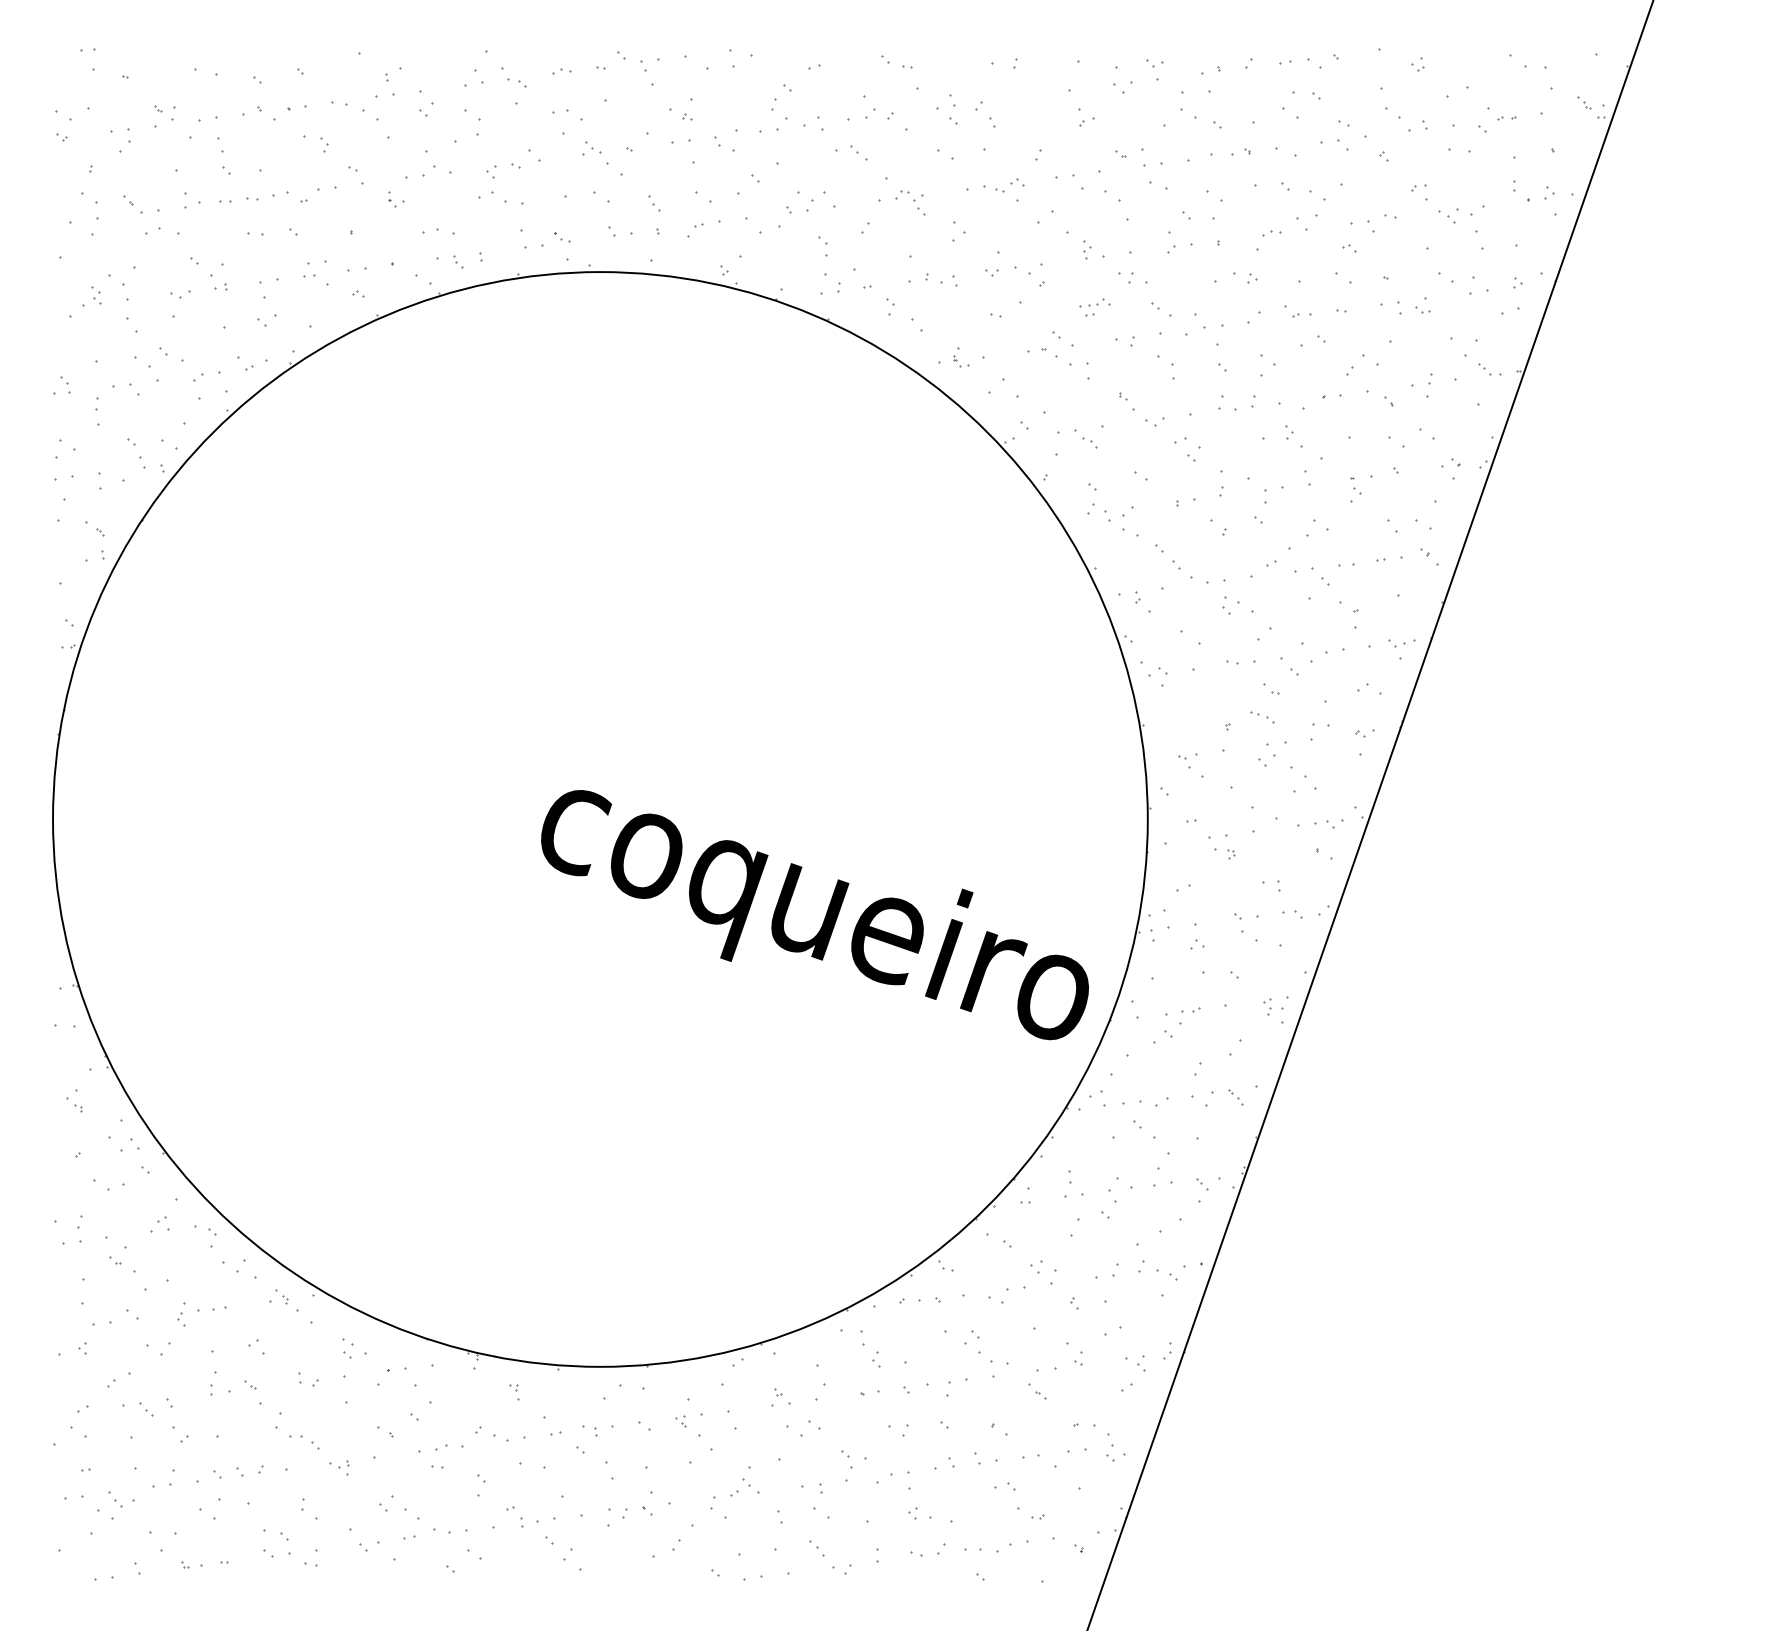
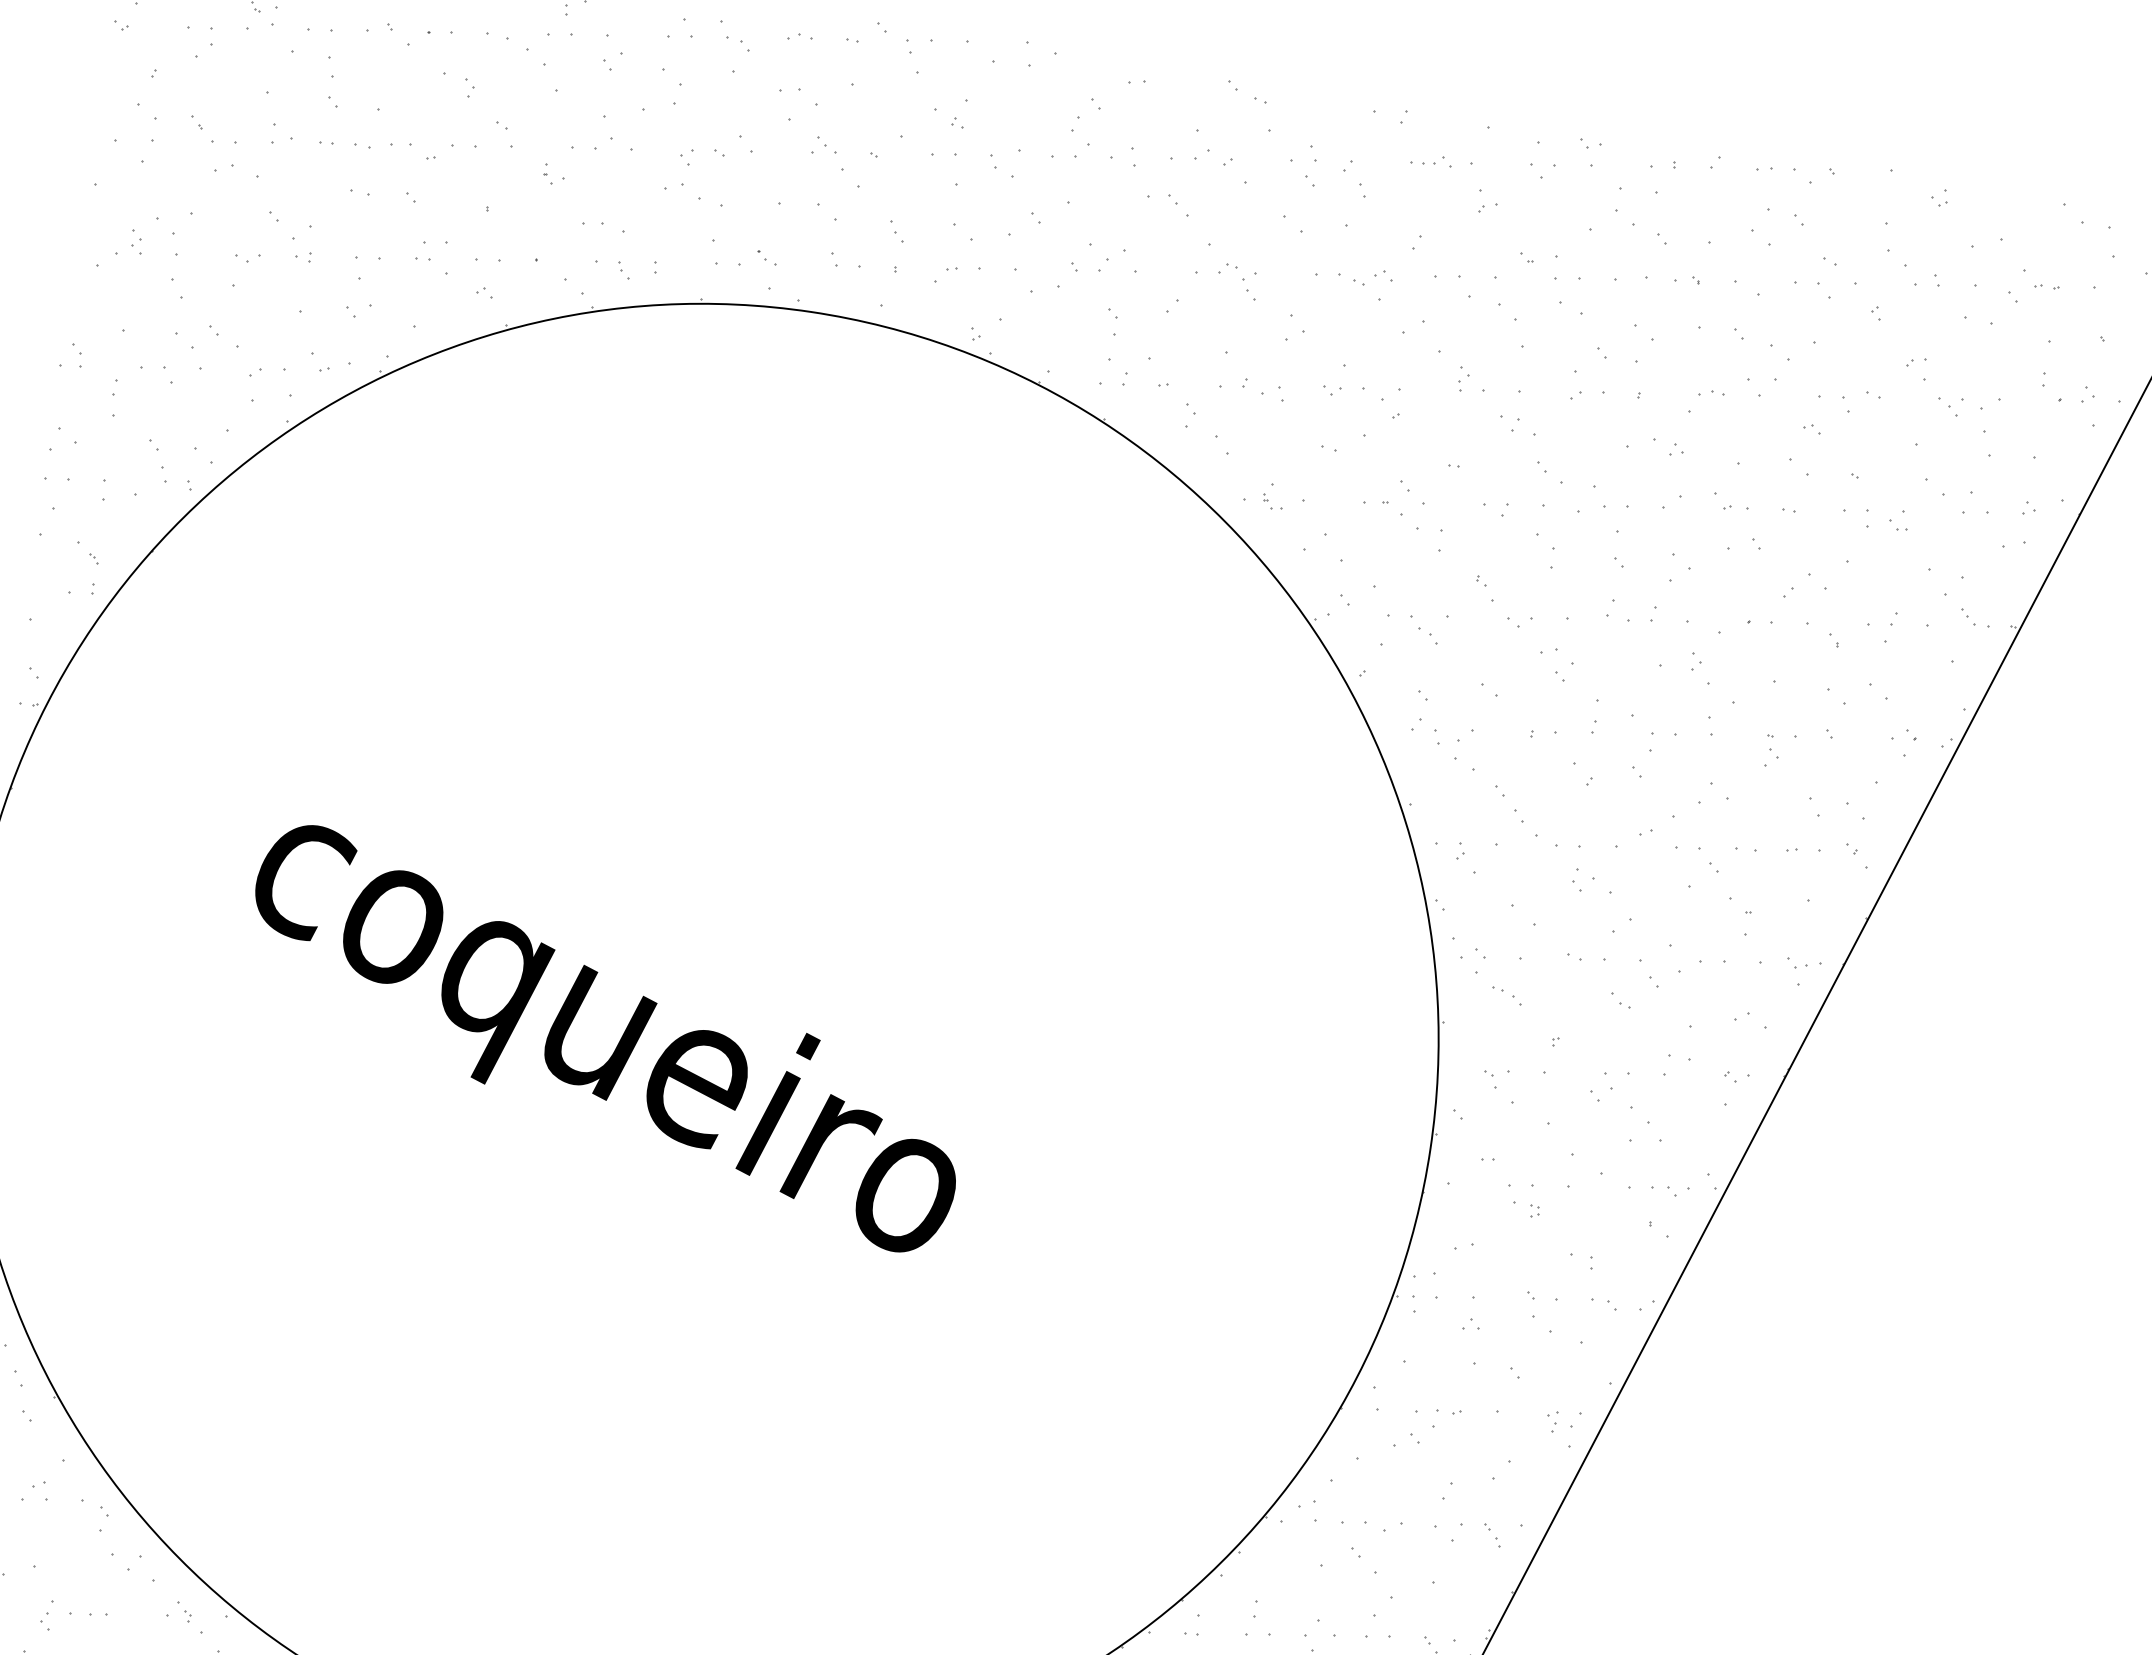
part: (1094, 302) -> (1430, 160), moved
part: (1262, 717) -> (1507, 995), moved
text: (814, 915) -> (604, 1039), moved

